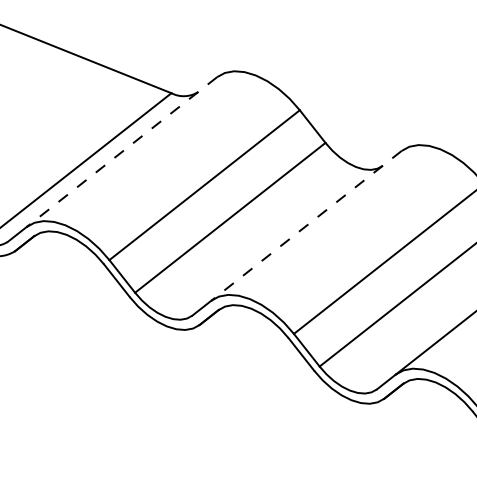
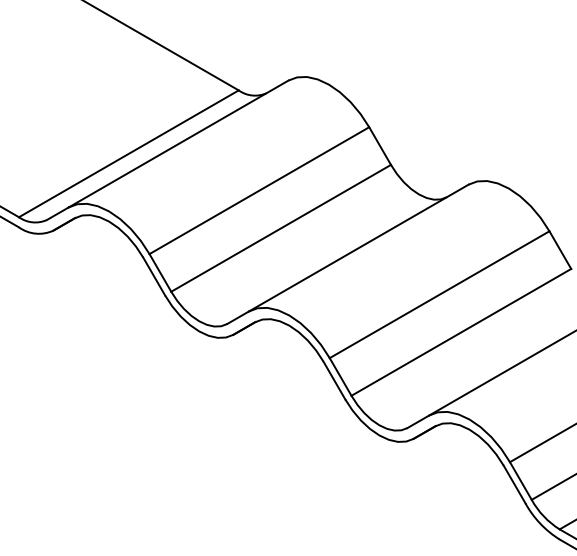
line: (121, 152) -> (178, 144), dashed -> solid
line: (306, 226) -> (358, 248), dashed -> solid

